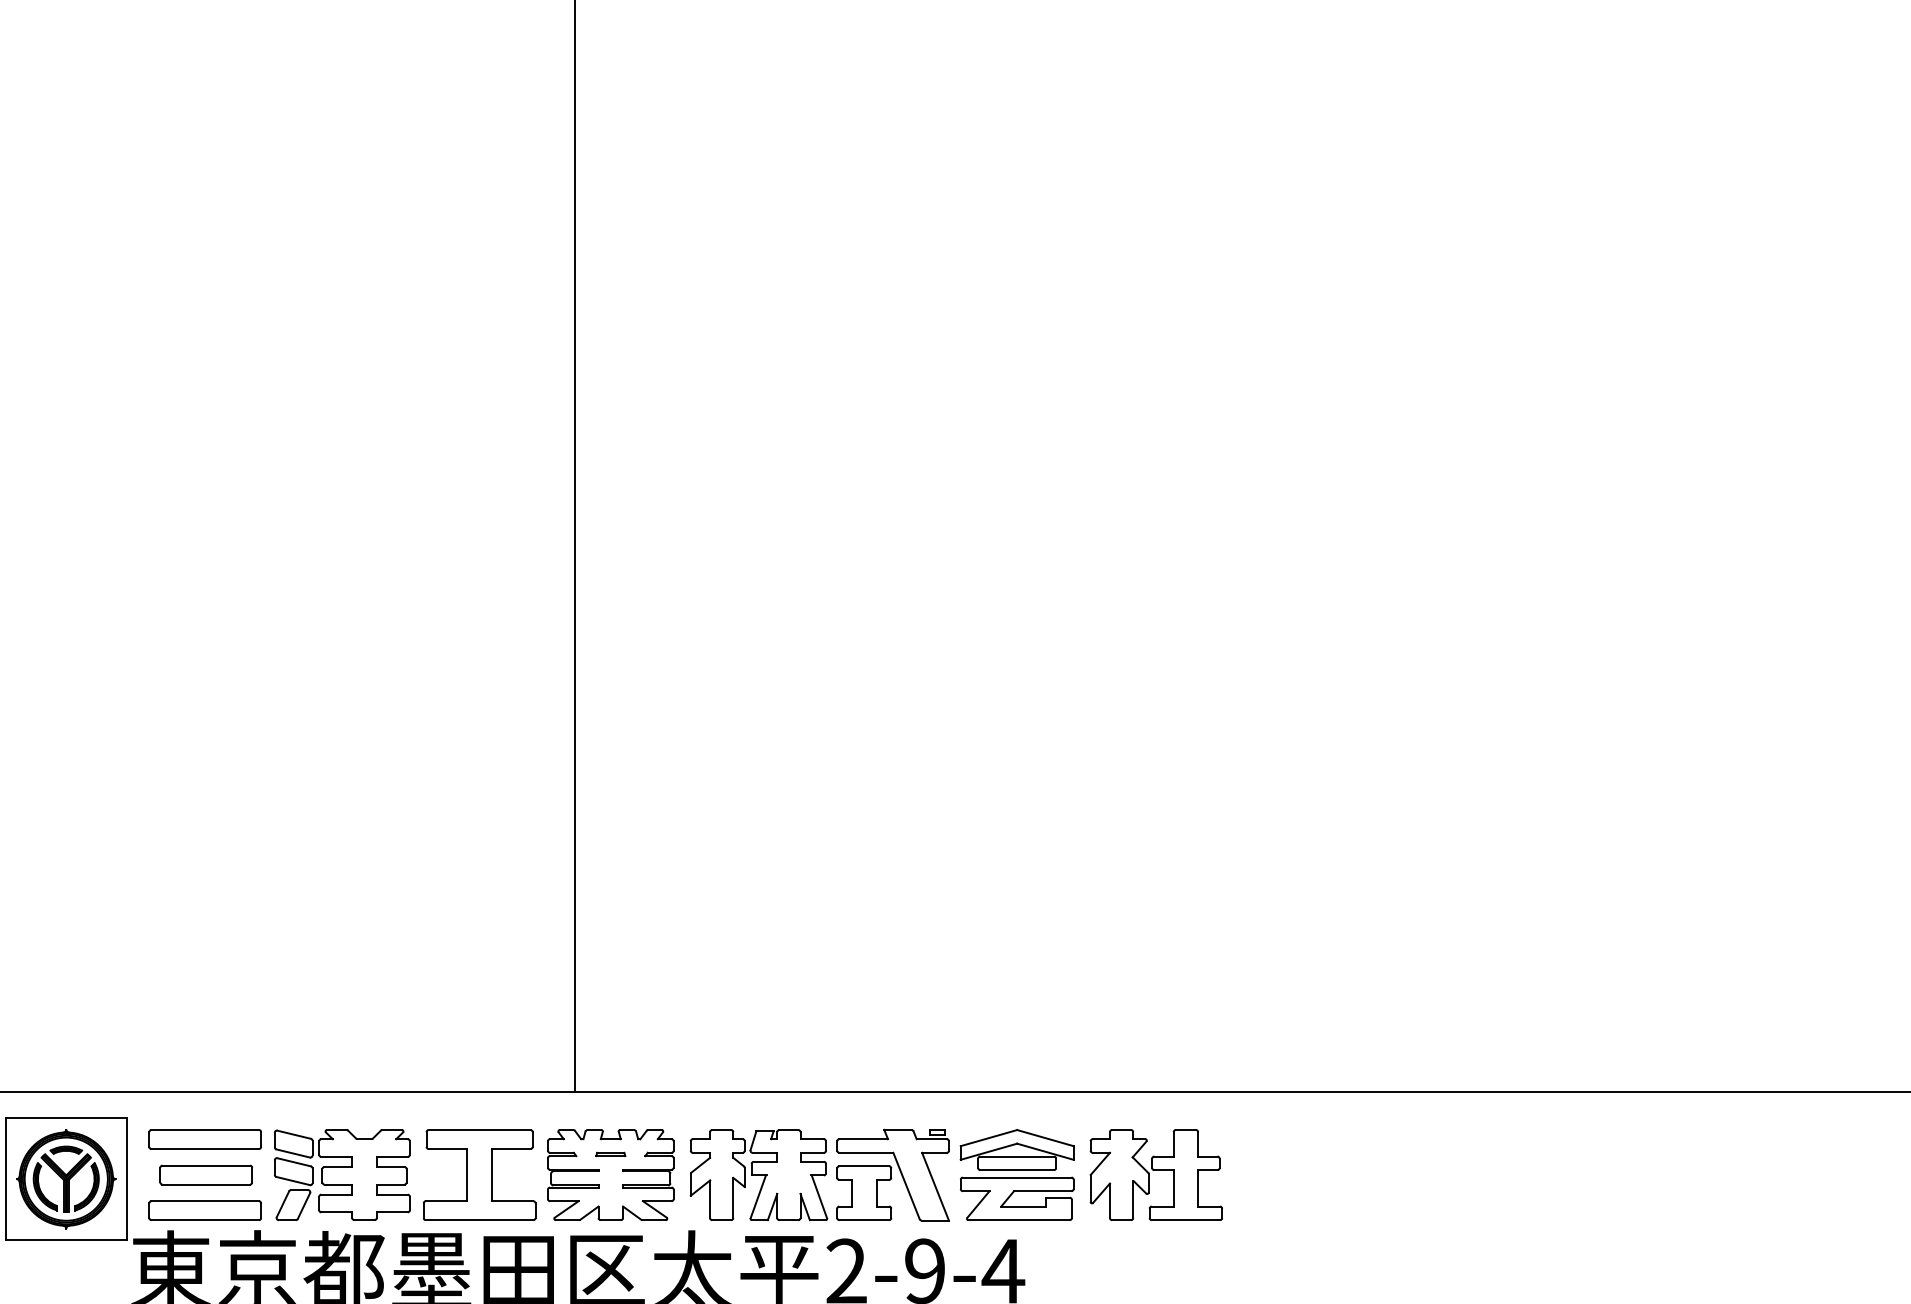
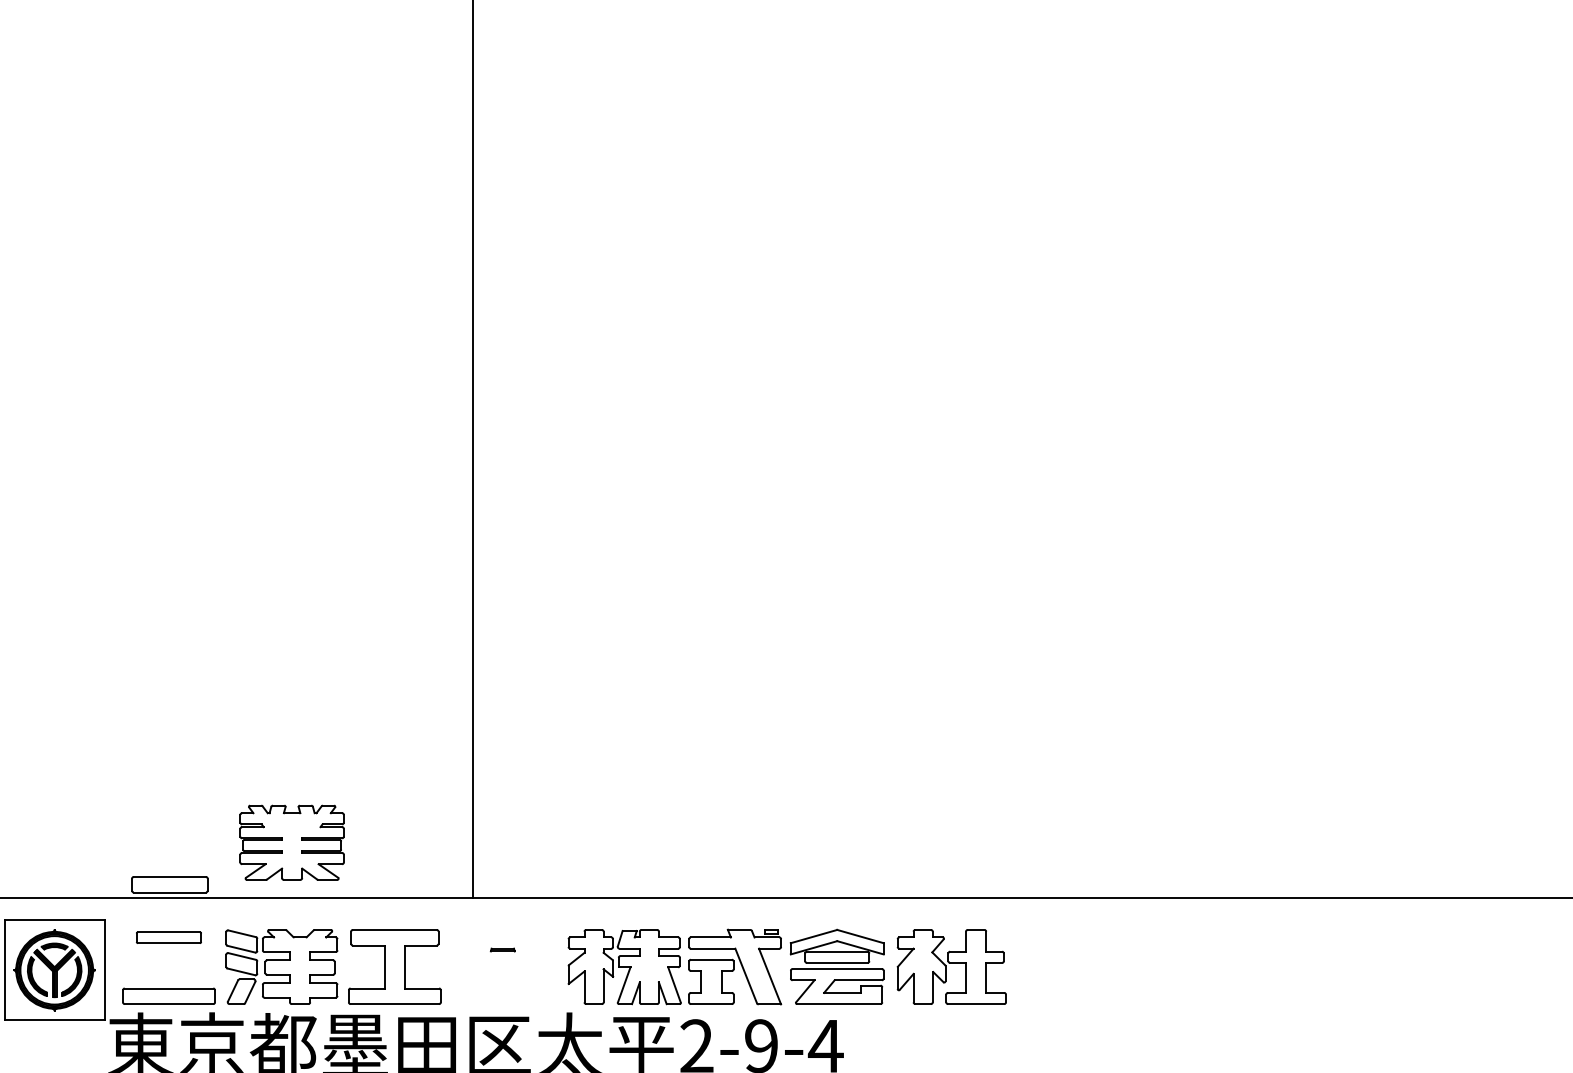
part: (204, 1139) -> (168, 937), size x0.7
part: (205, 1174) -> (169, 884), moved
part: (610, 1174) -> (291, 842), moved

